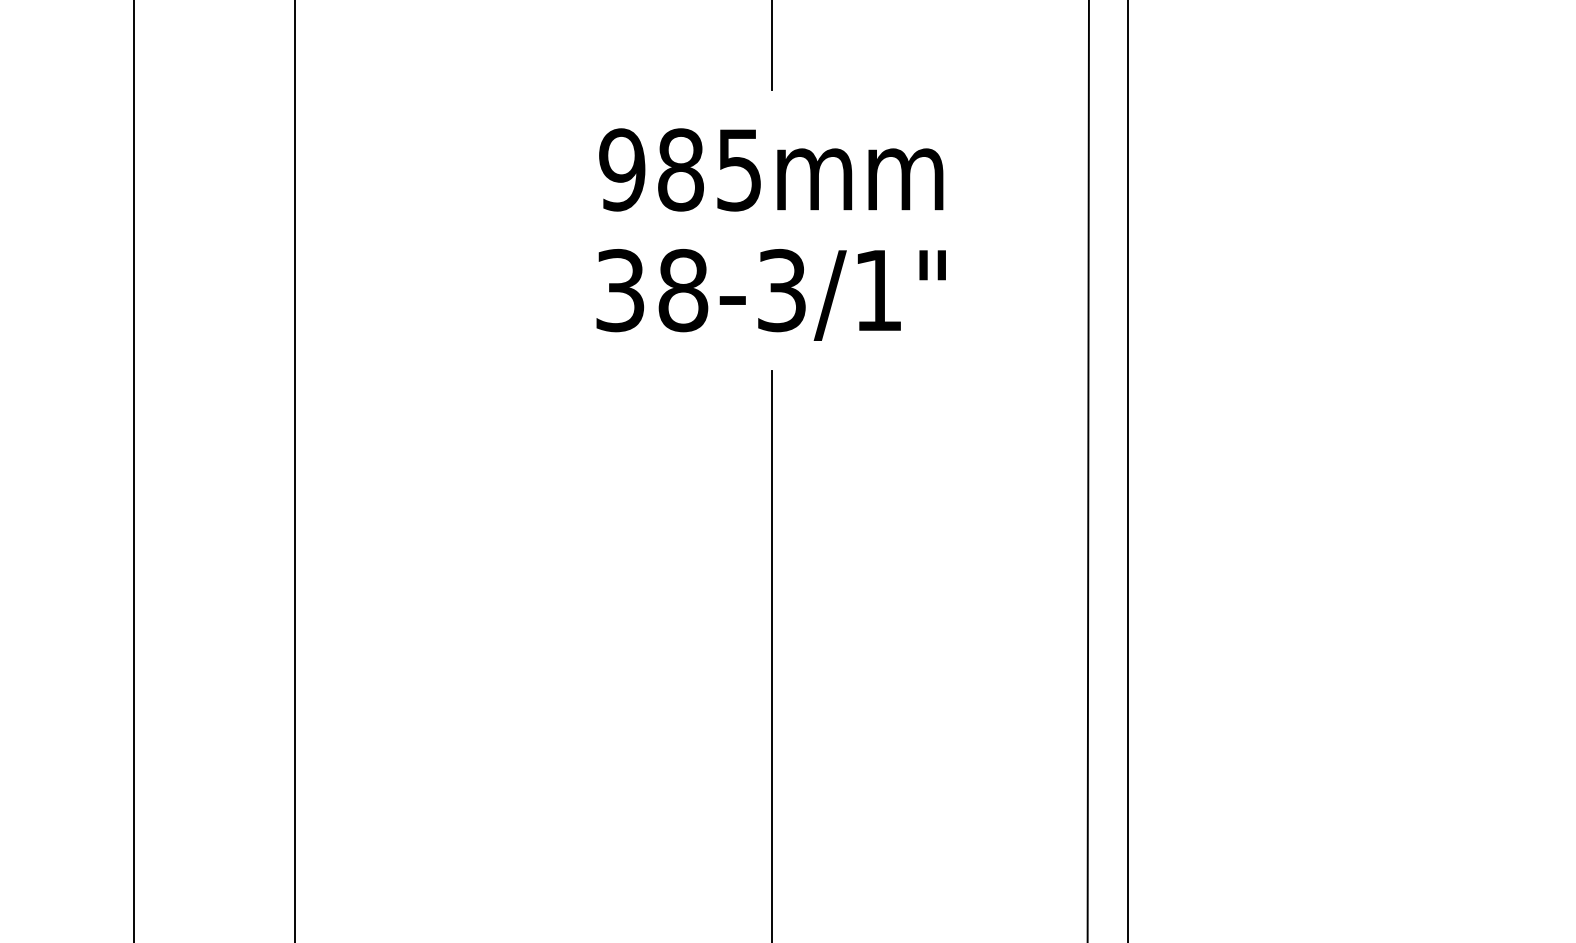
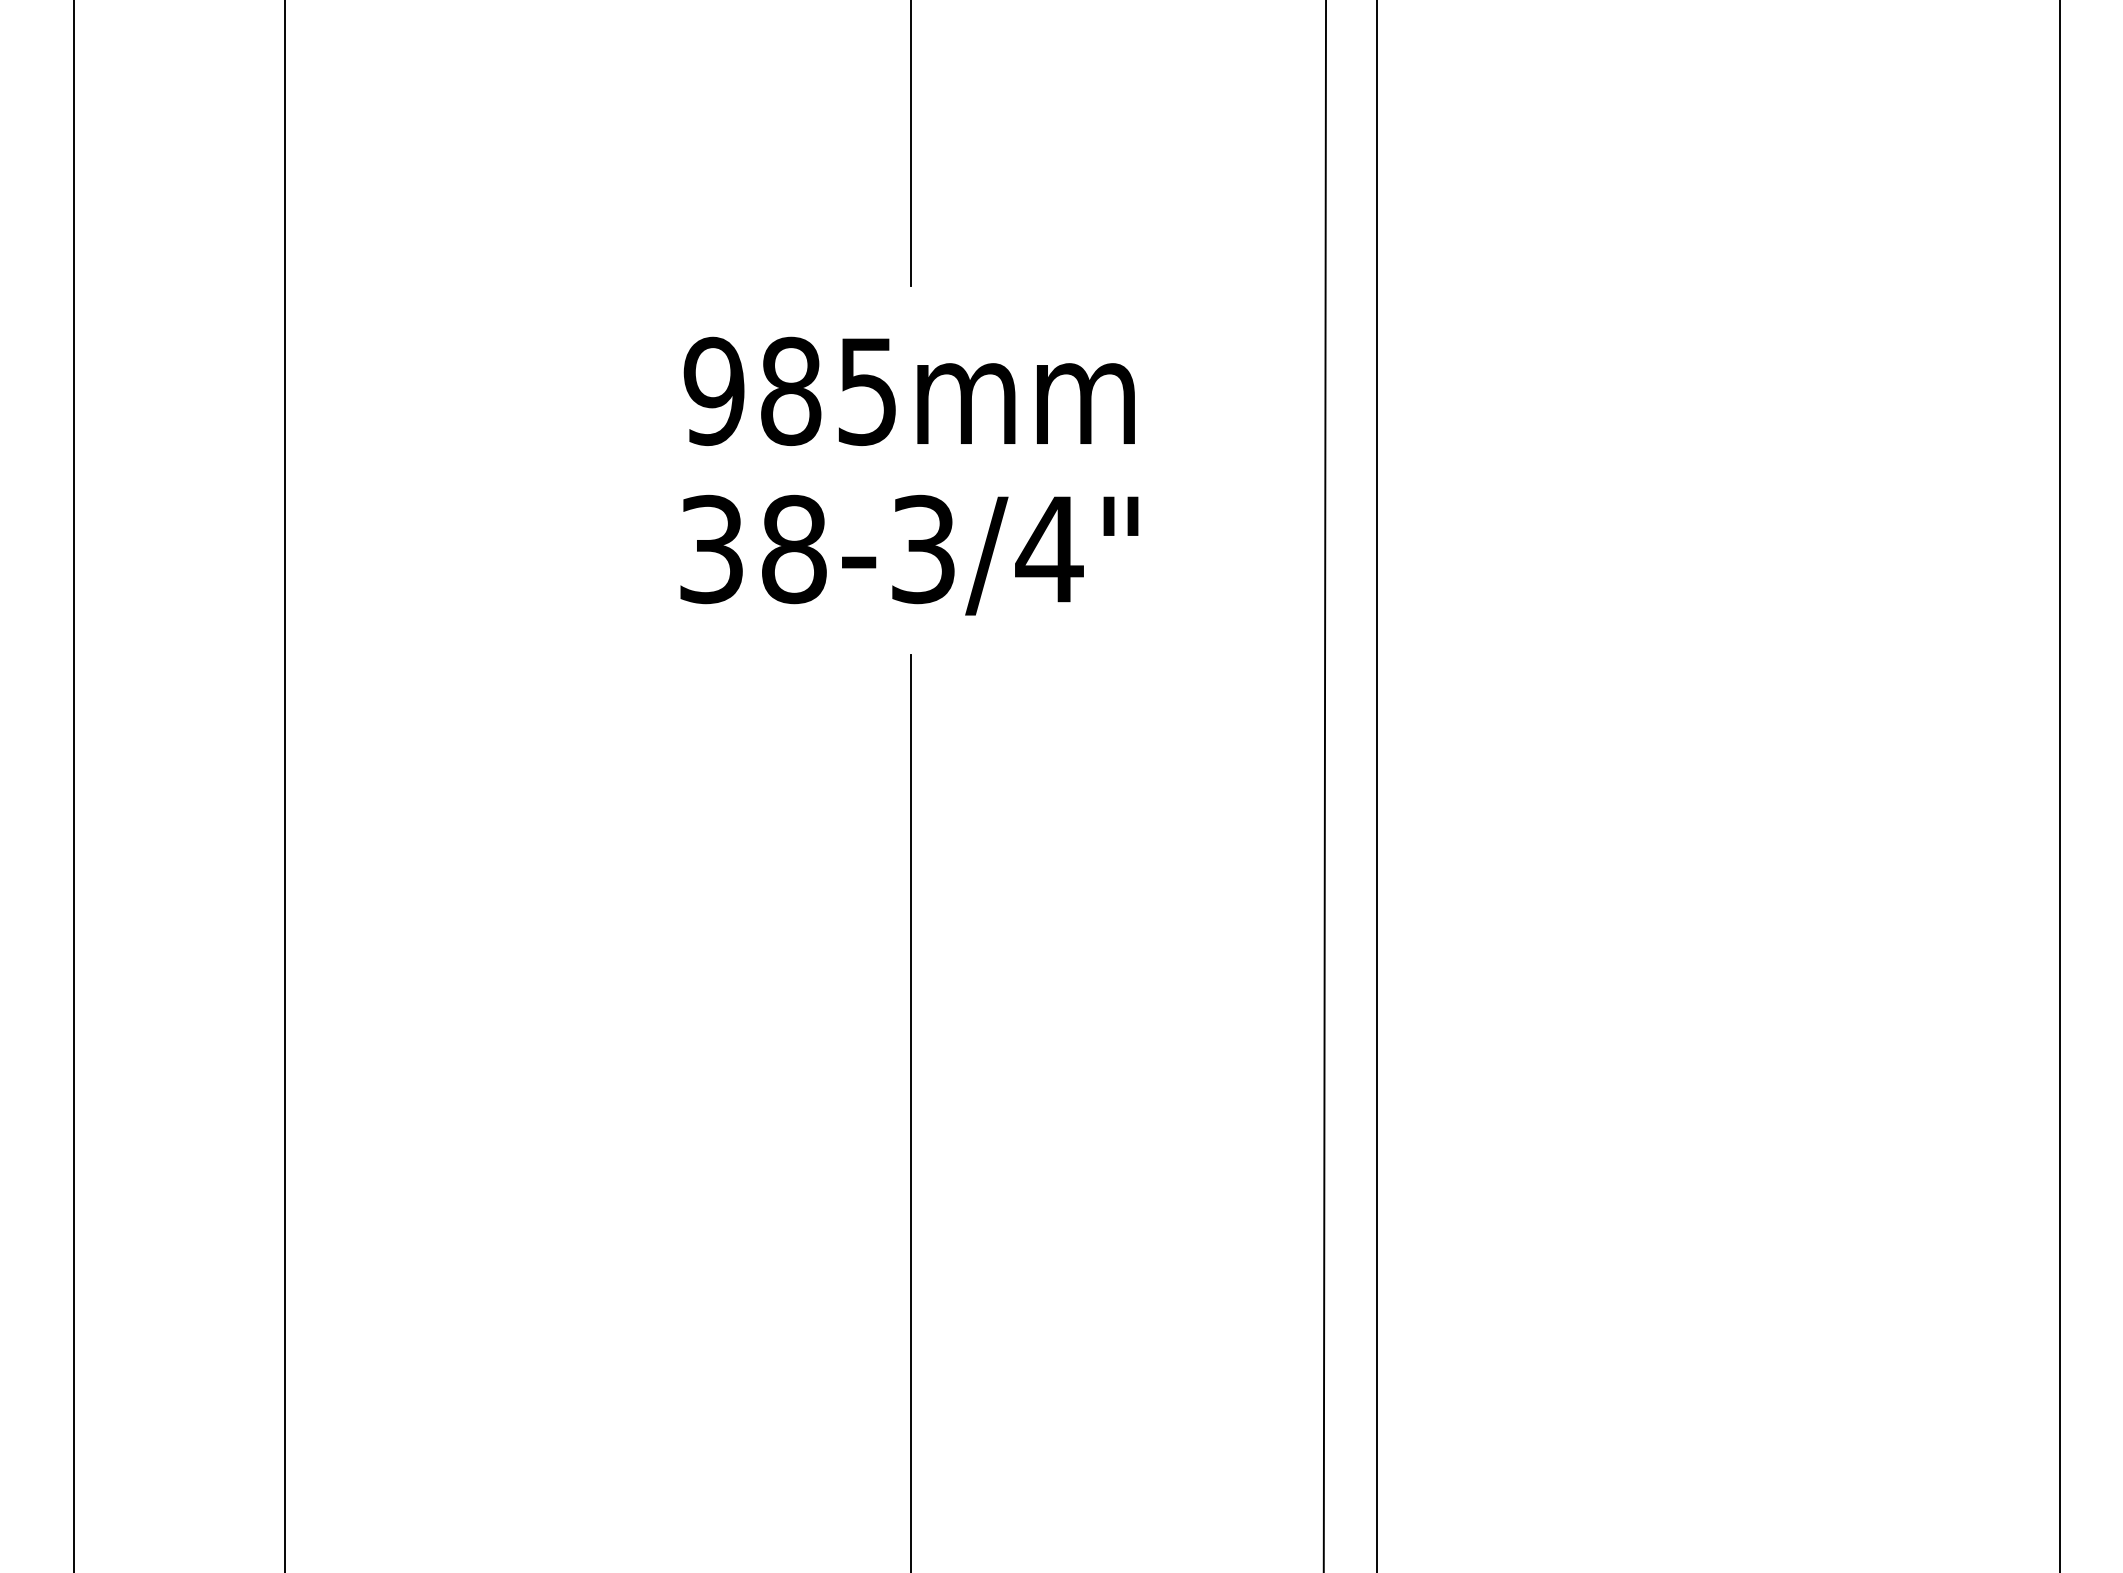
text: (878, 290) -> (1049, 549), 38-3/1" -> 38-3/4"

